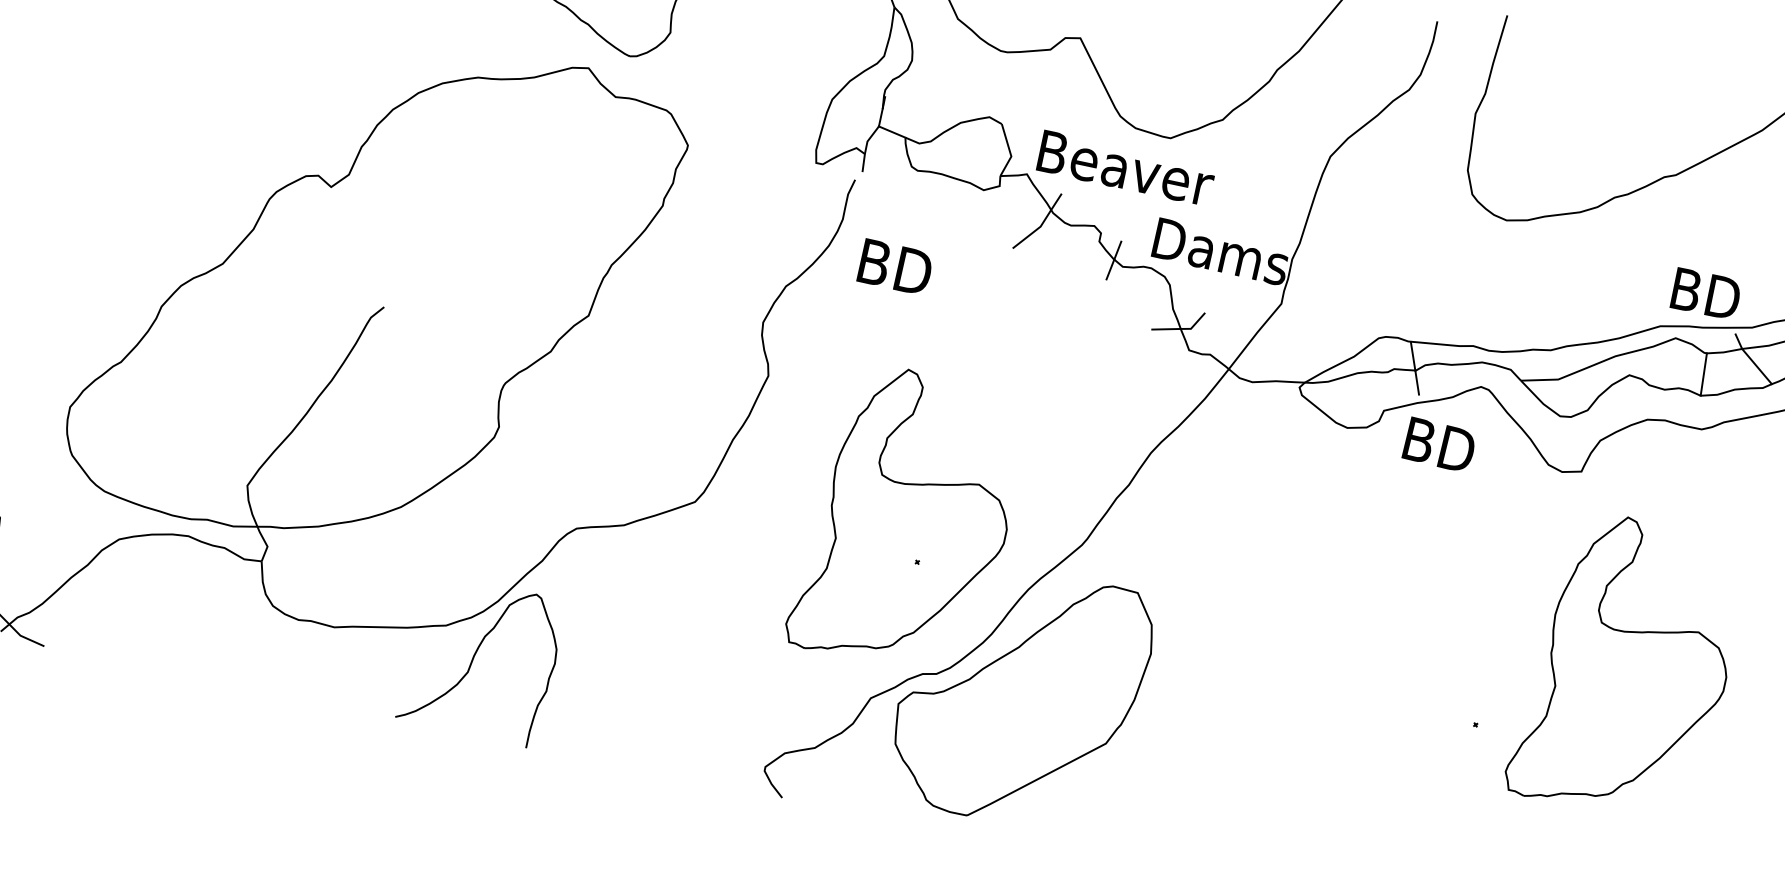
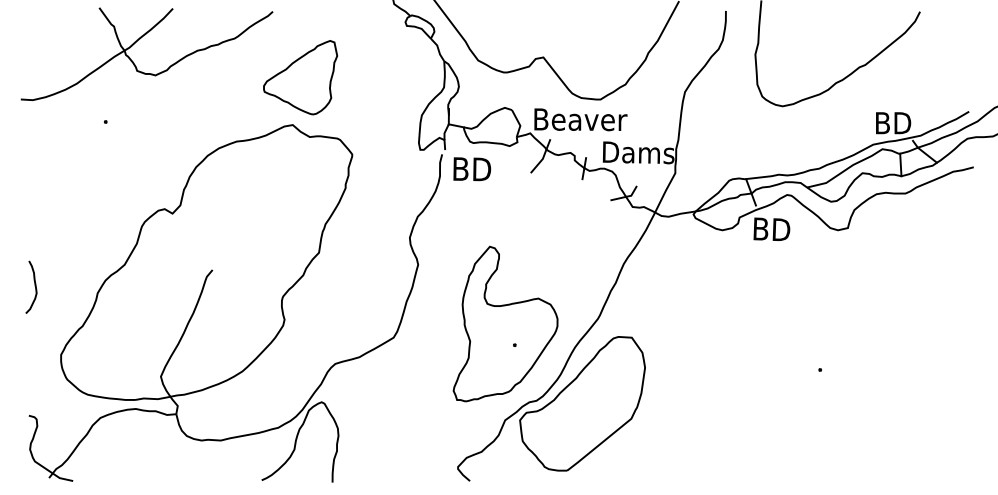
text: (895, 267) -> (472, 169), moved
curve: (46, 269) -> (34, 286), added
part: (1627, 666) -> (892, 323), removed

